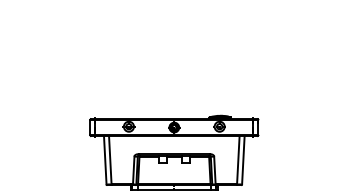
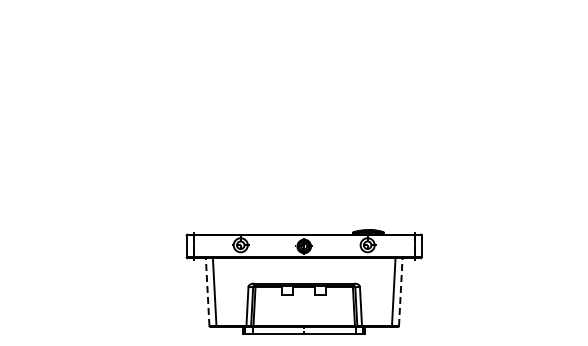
line: (105, 160) -> (207, 292), solid -> dashed
line: (243, 160) -> (400, 292), solid -> dashed

